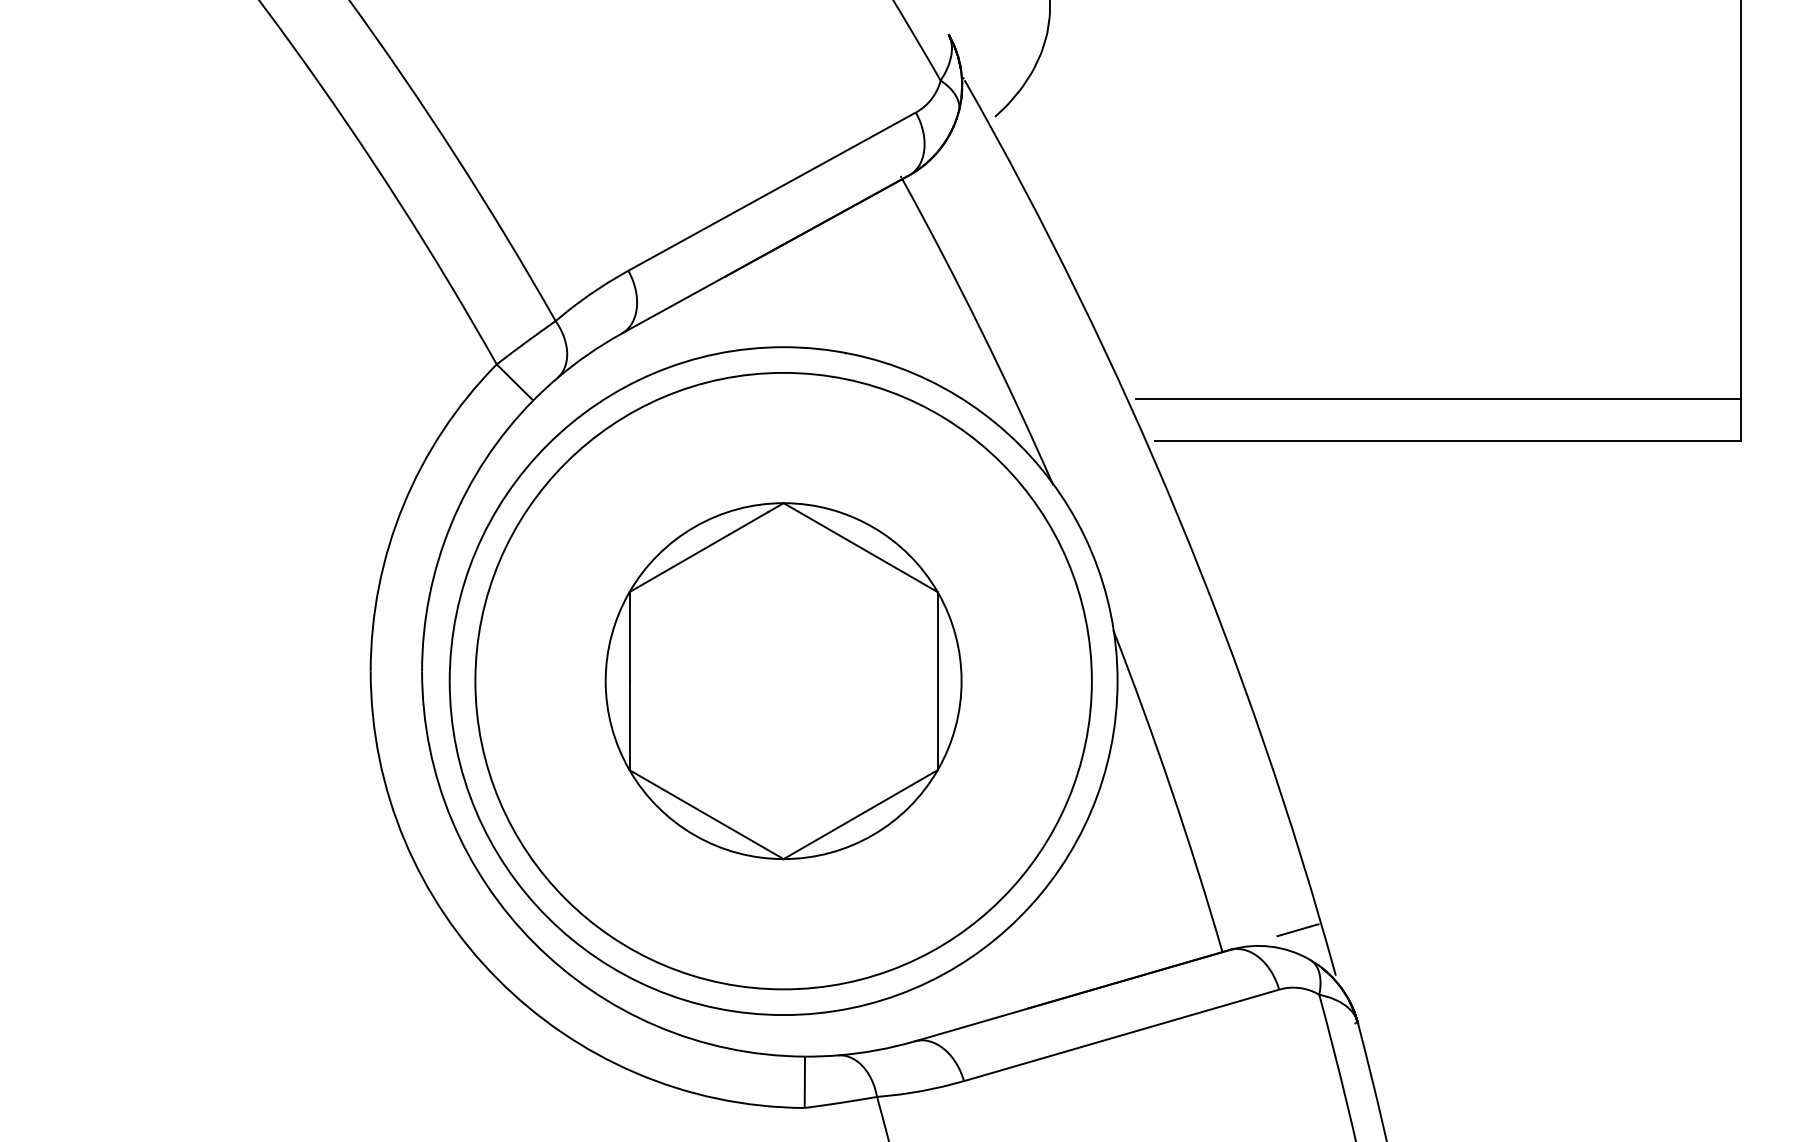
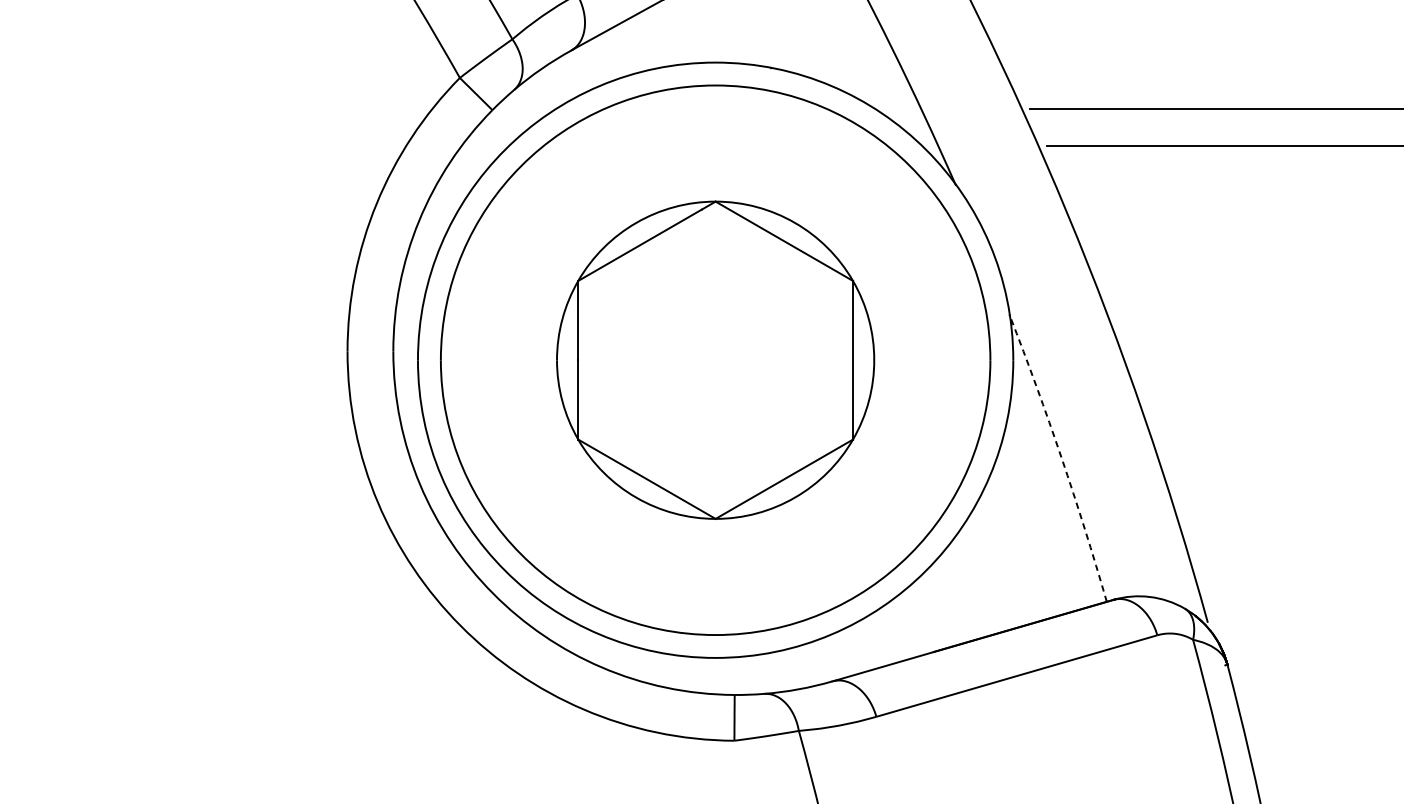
arc: (1171, 790) -> (1061, 457), solid -> dashed
line: (1297, 930) -> (1173, 582), removed

